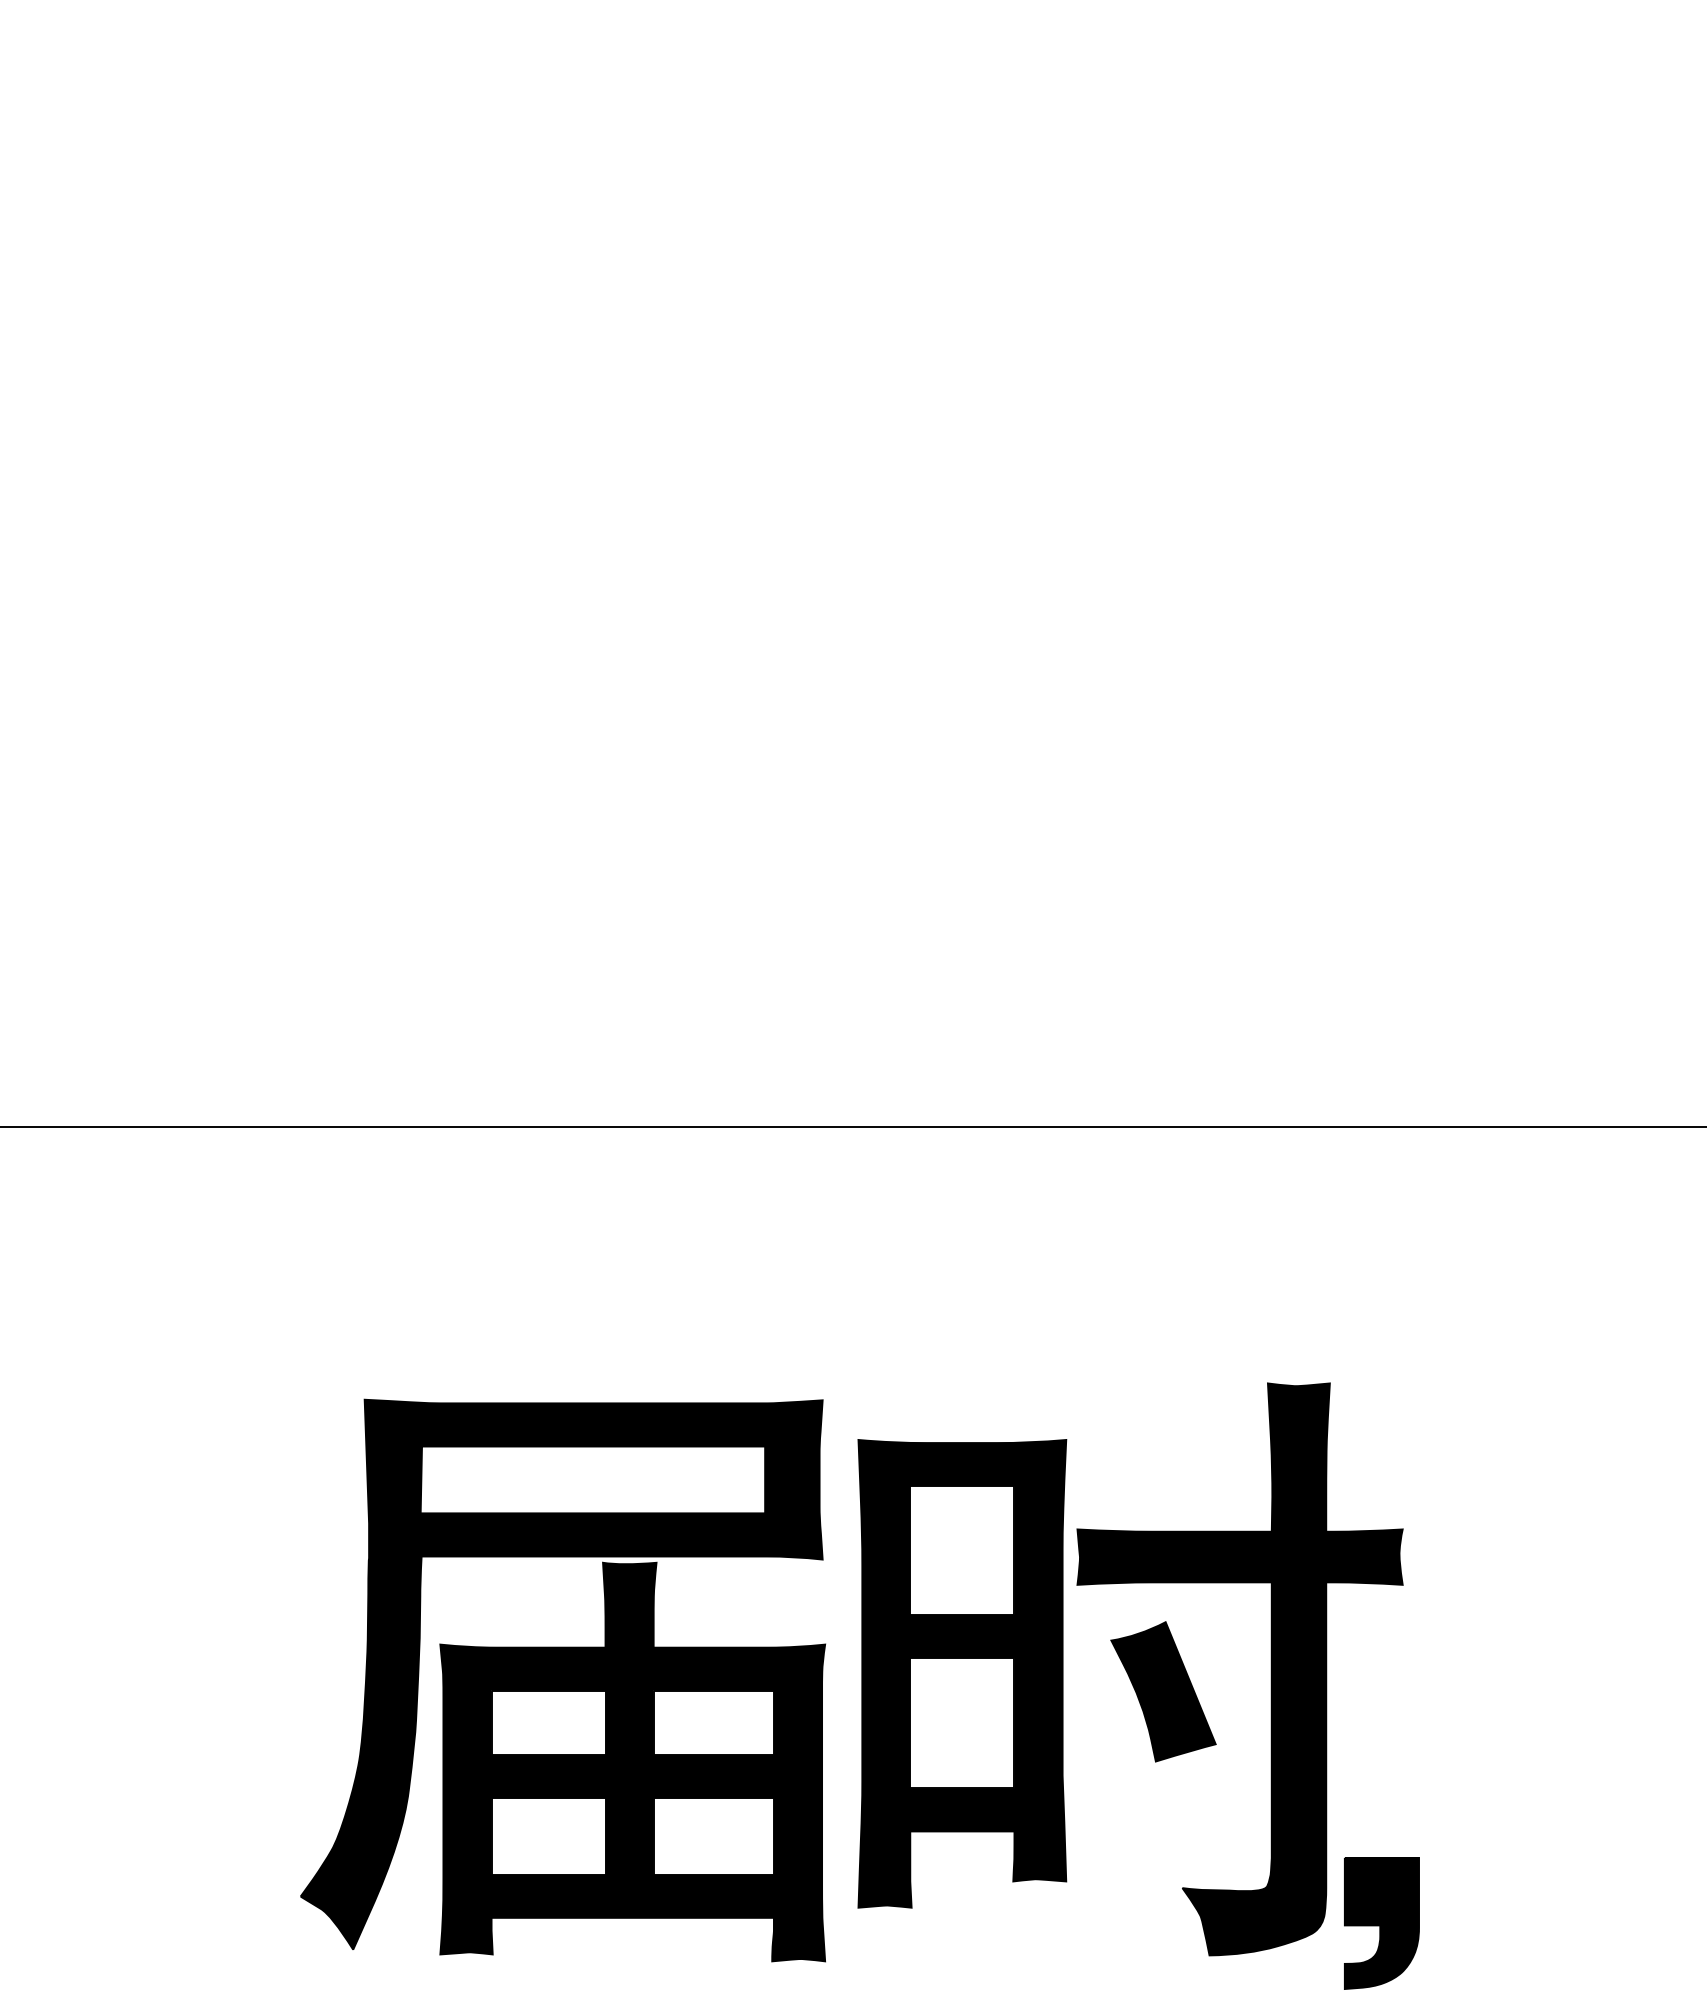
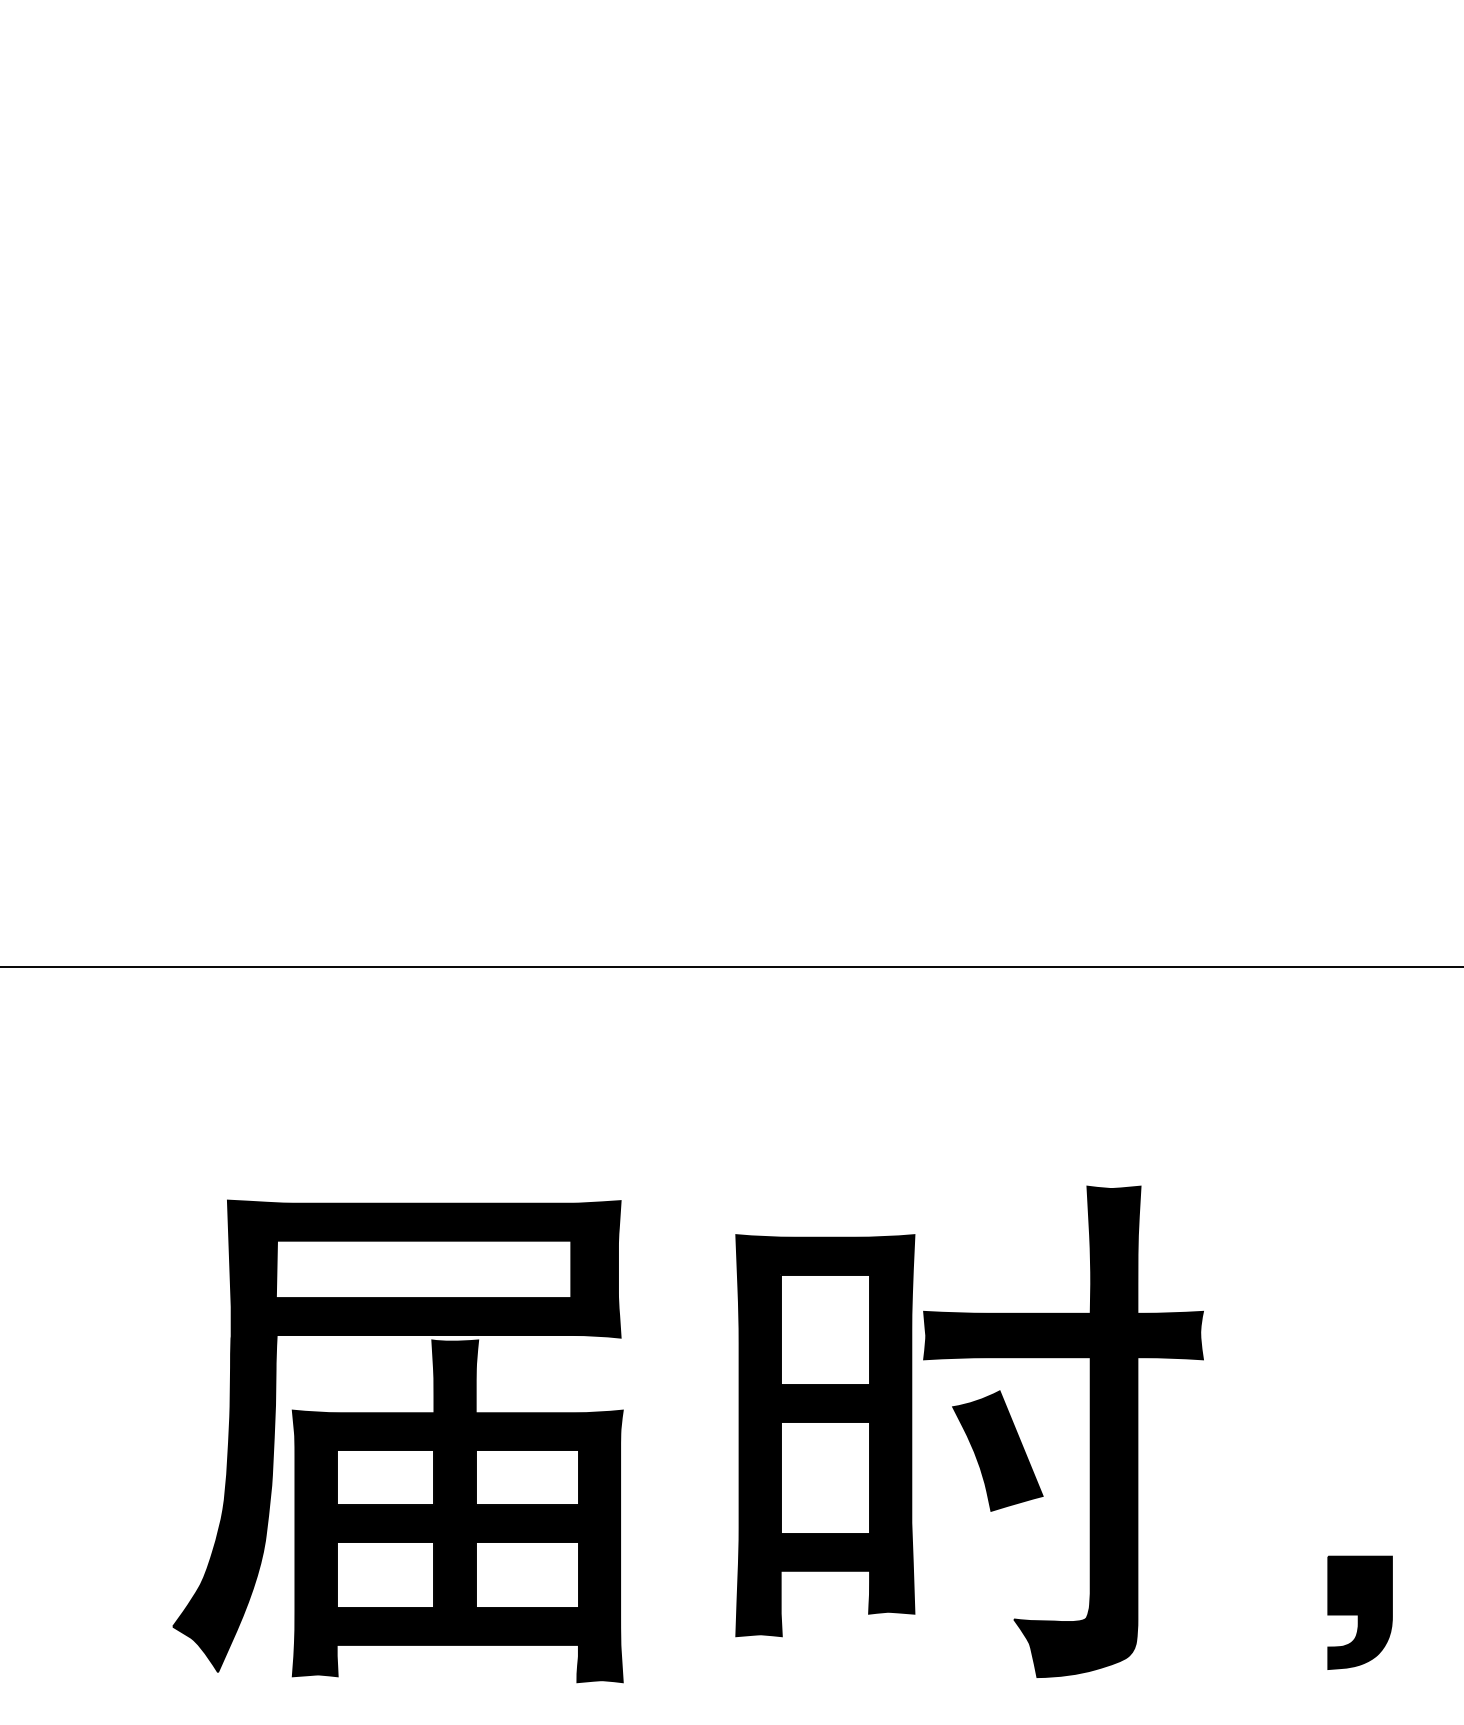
part: (562, 1680) -> (397, 1441), moved
part: (1381, 1923) -> (1359, 1612), moved

